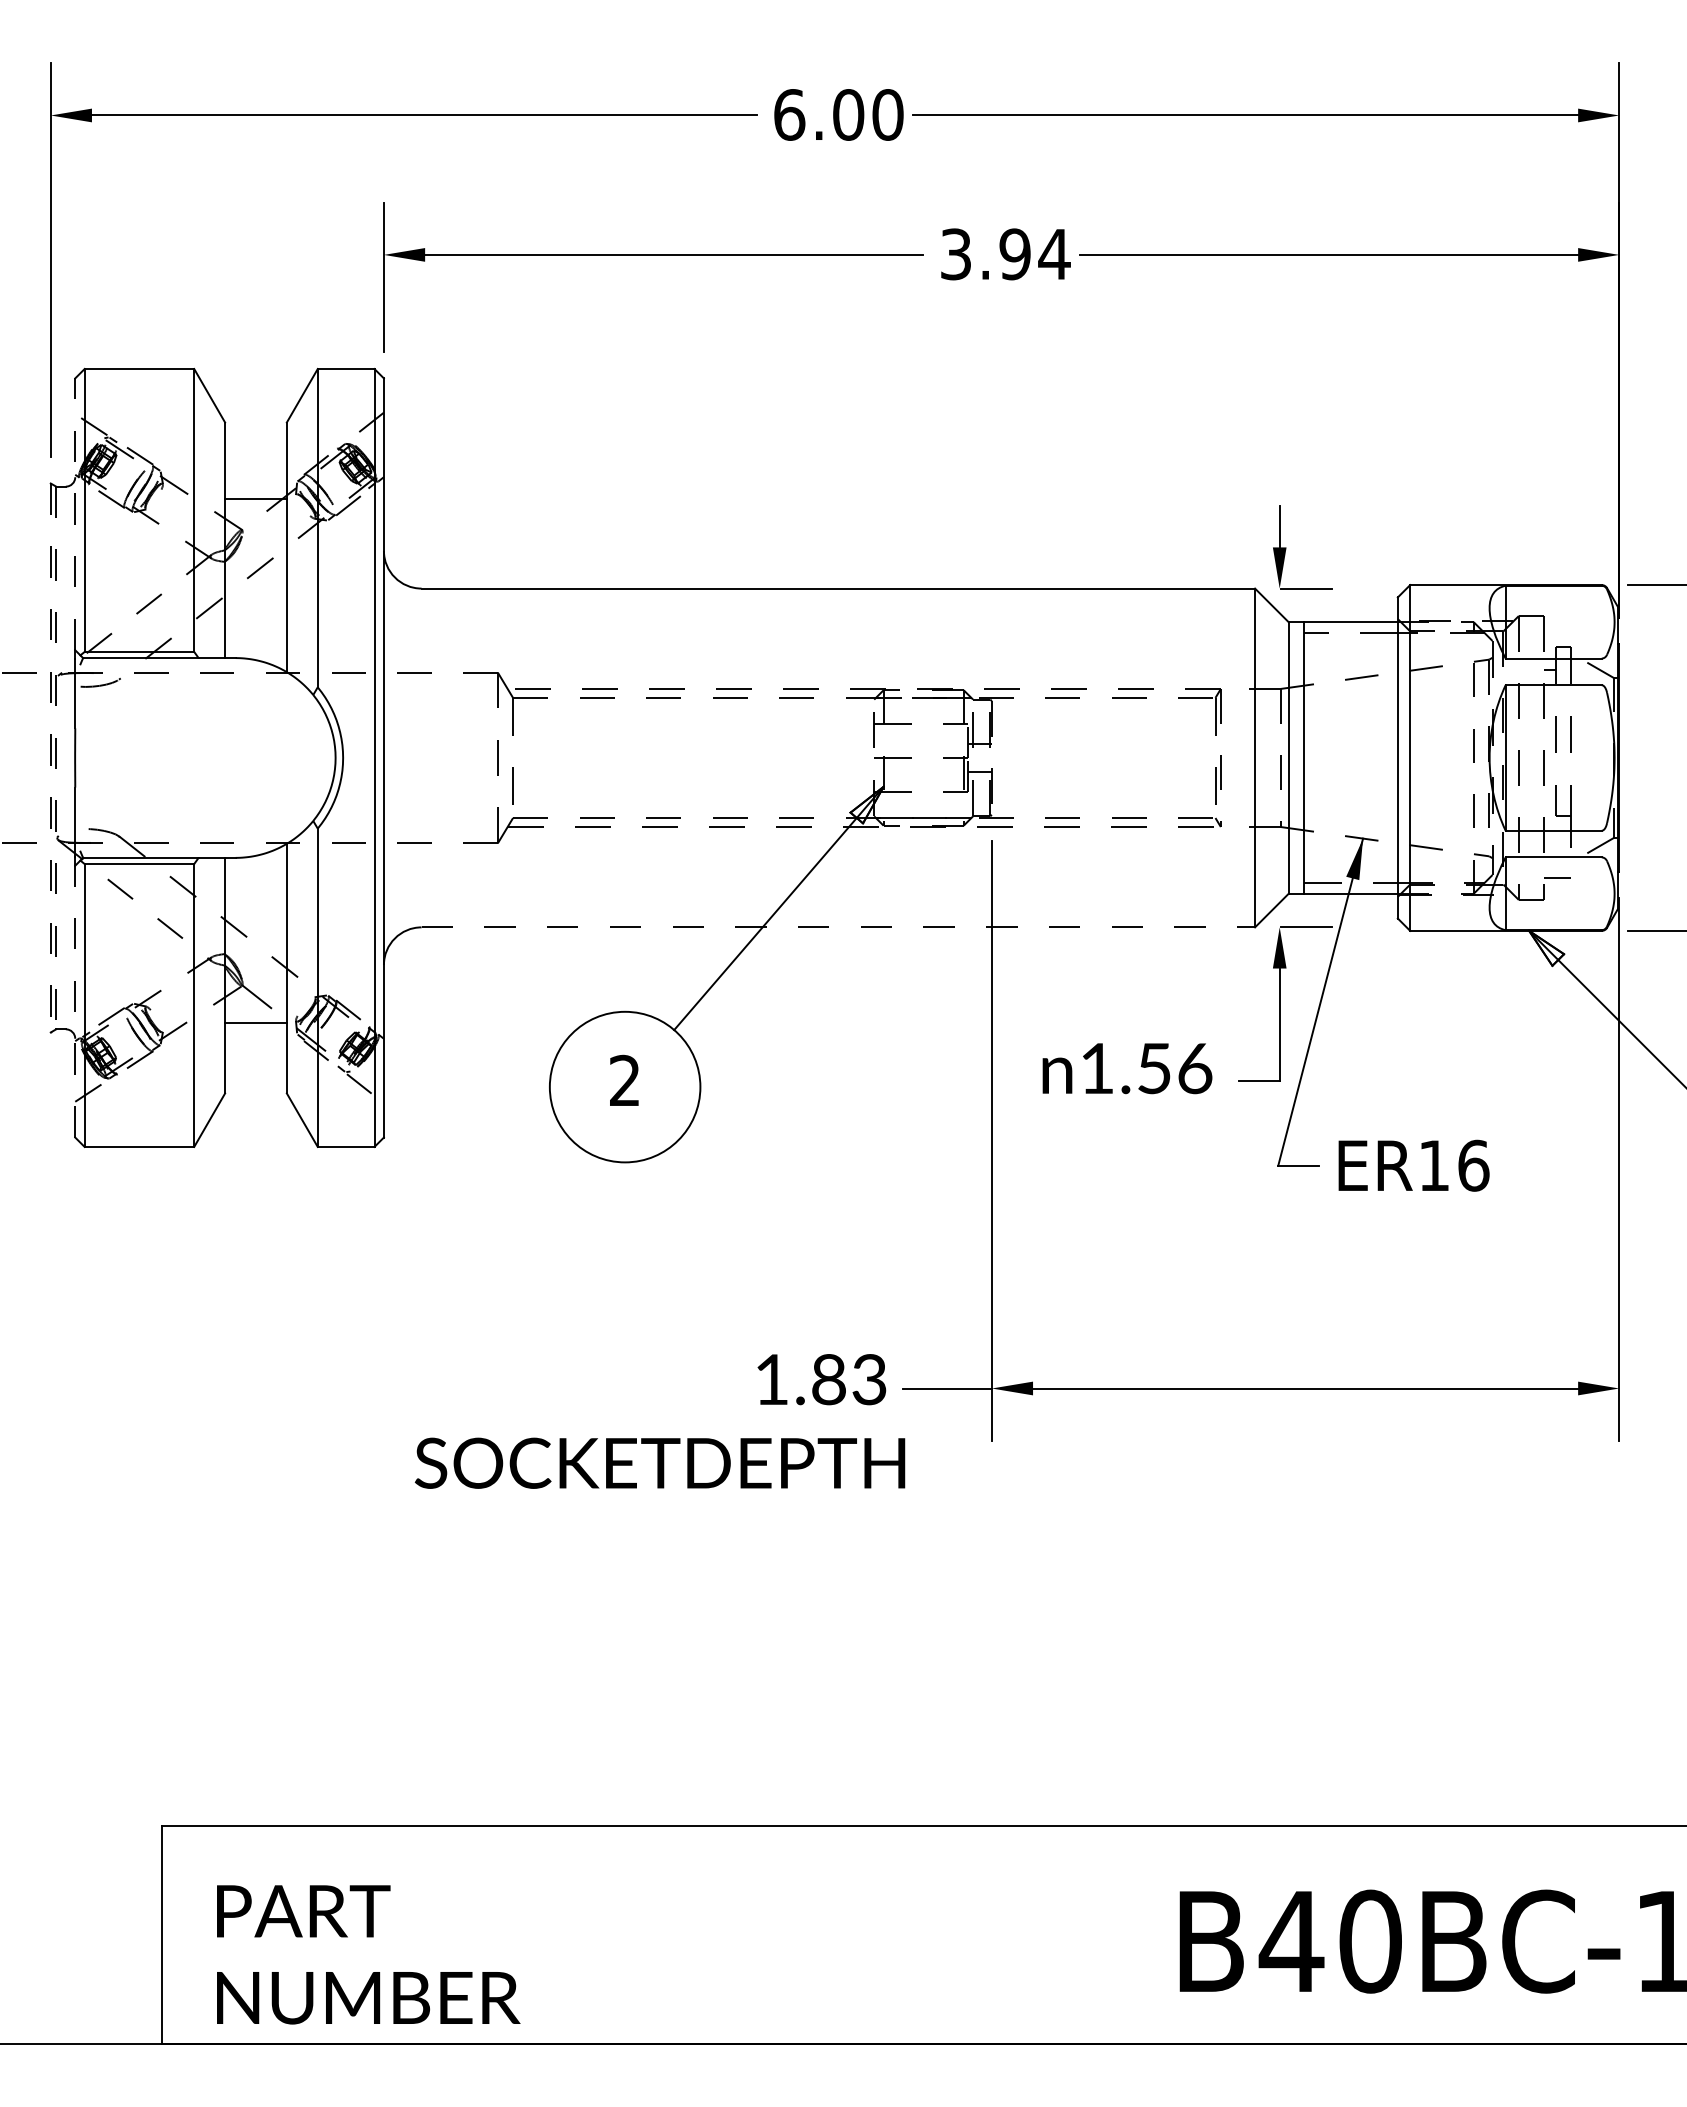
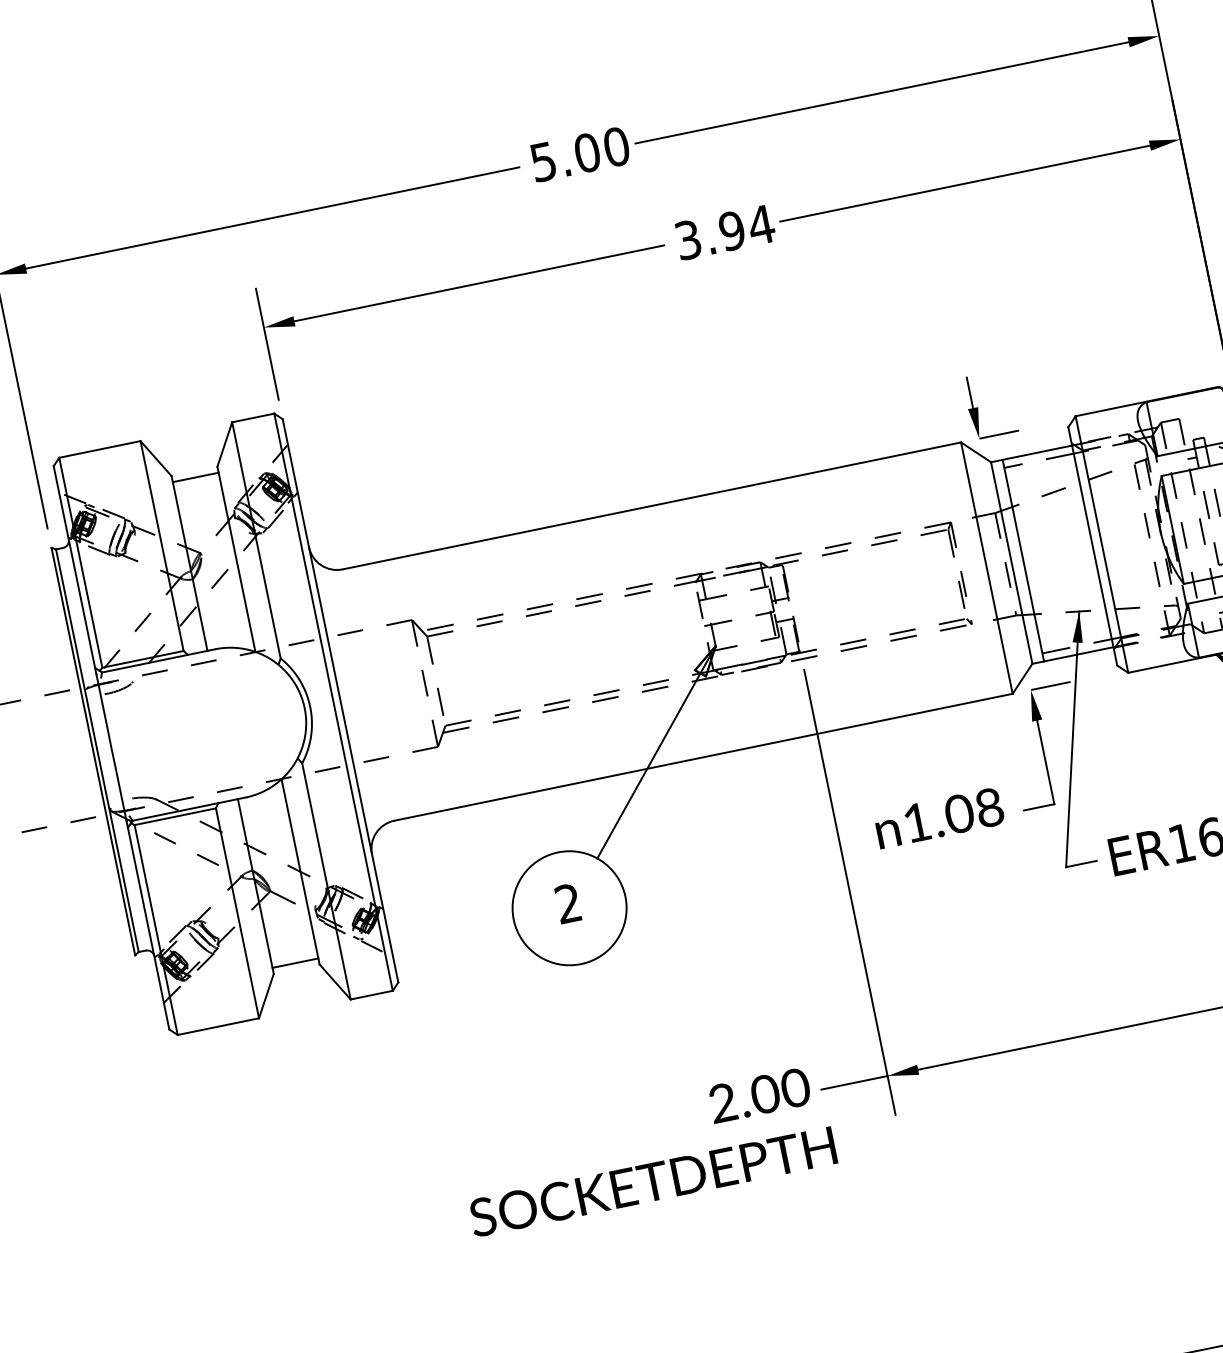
text: (789, 114) -> (543, 161), 6.00 -> 5.00
line: (255, 498) -> (195, 477), moved
line: (75, 514) -> (74, 567), dashed -> solid
line: (50, 758) -> (93, 751), dashed -> solid
line: (56, 758) -> (97, 751), dashed -> solid
line: (838, 927) -> (703, 757), dashed -> solid
line: (75, 1001) -> (148, 928), dashed -> solid
line: (255, 1023) -> (295, 963), moved
text: (1174, 1068) -> (974, 810), 1.56 -> 1.08
text: (821, 1379) -> (759, 1095), 1.83 -> 2.00

